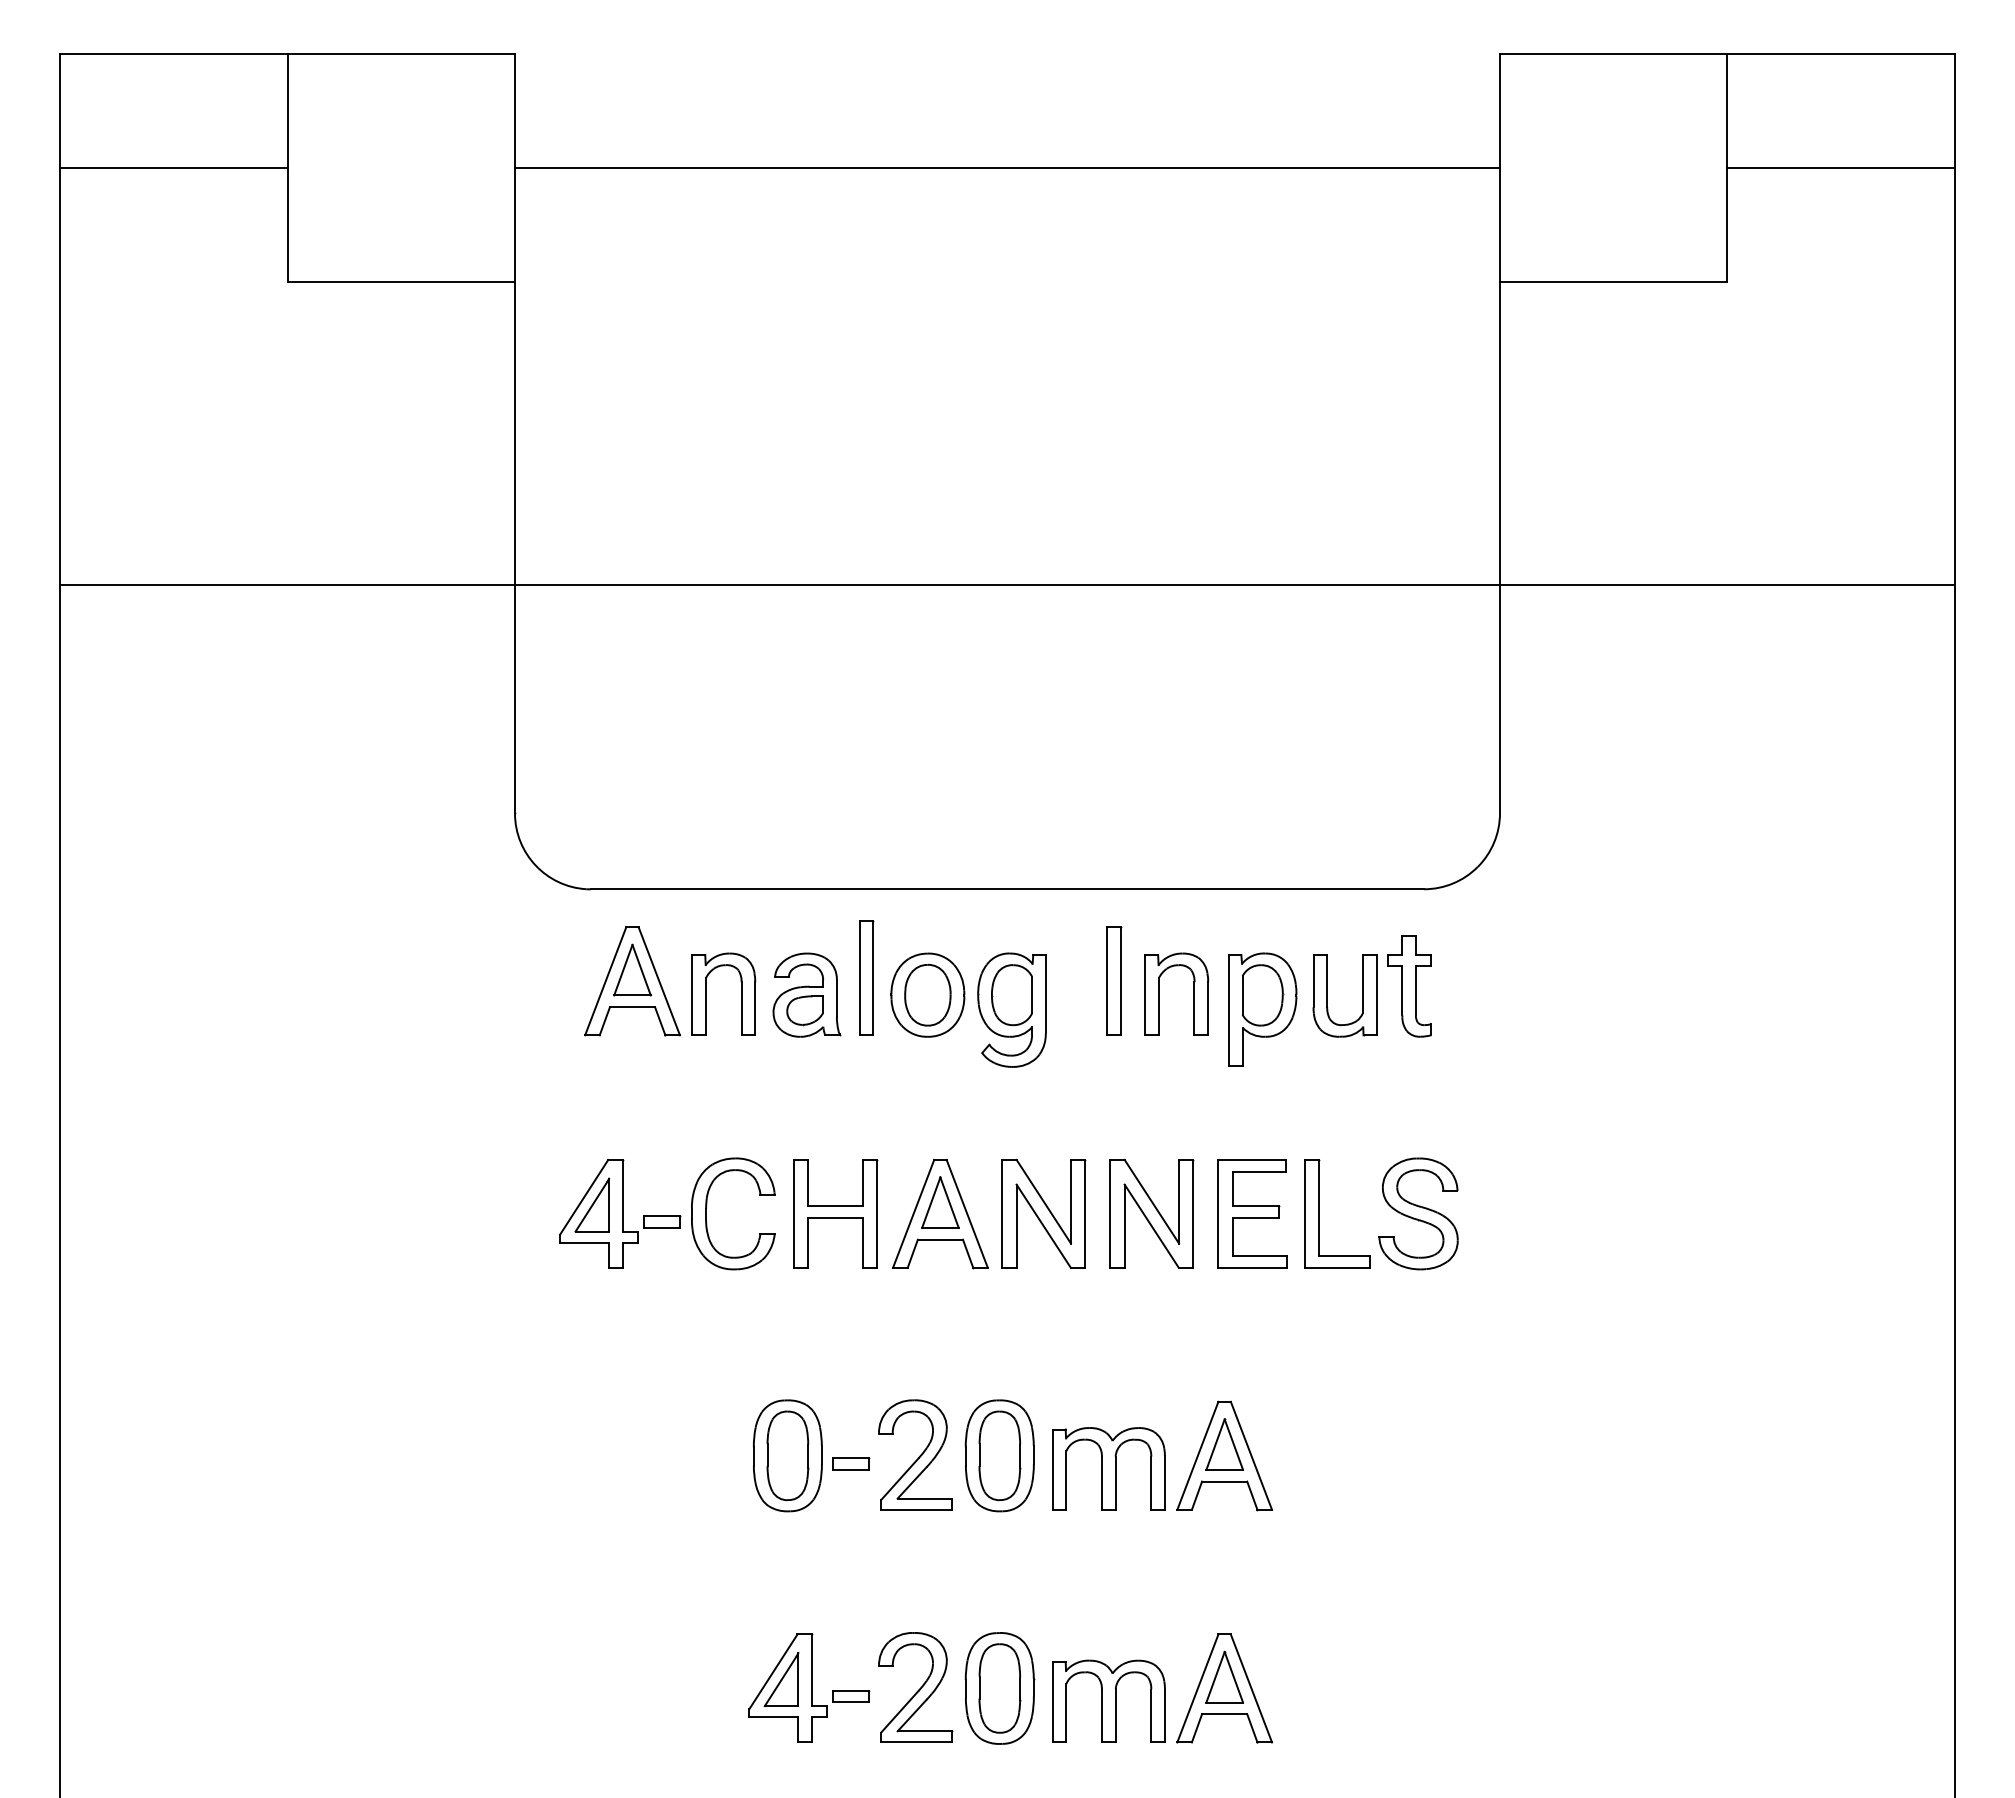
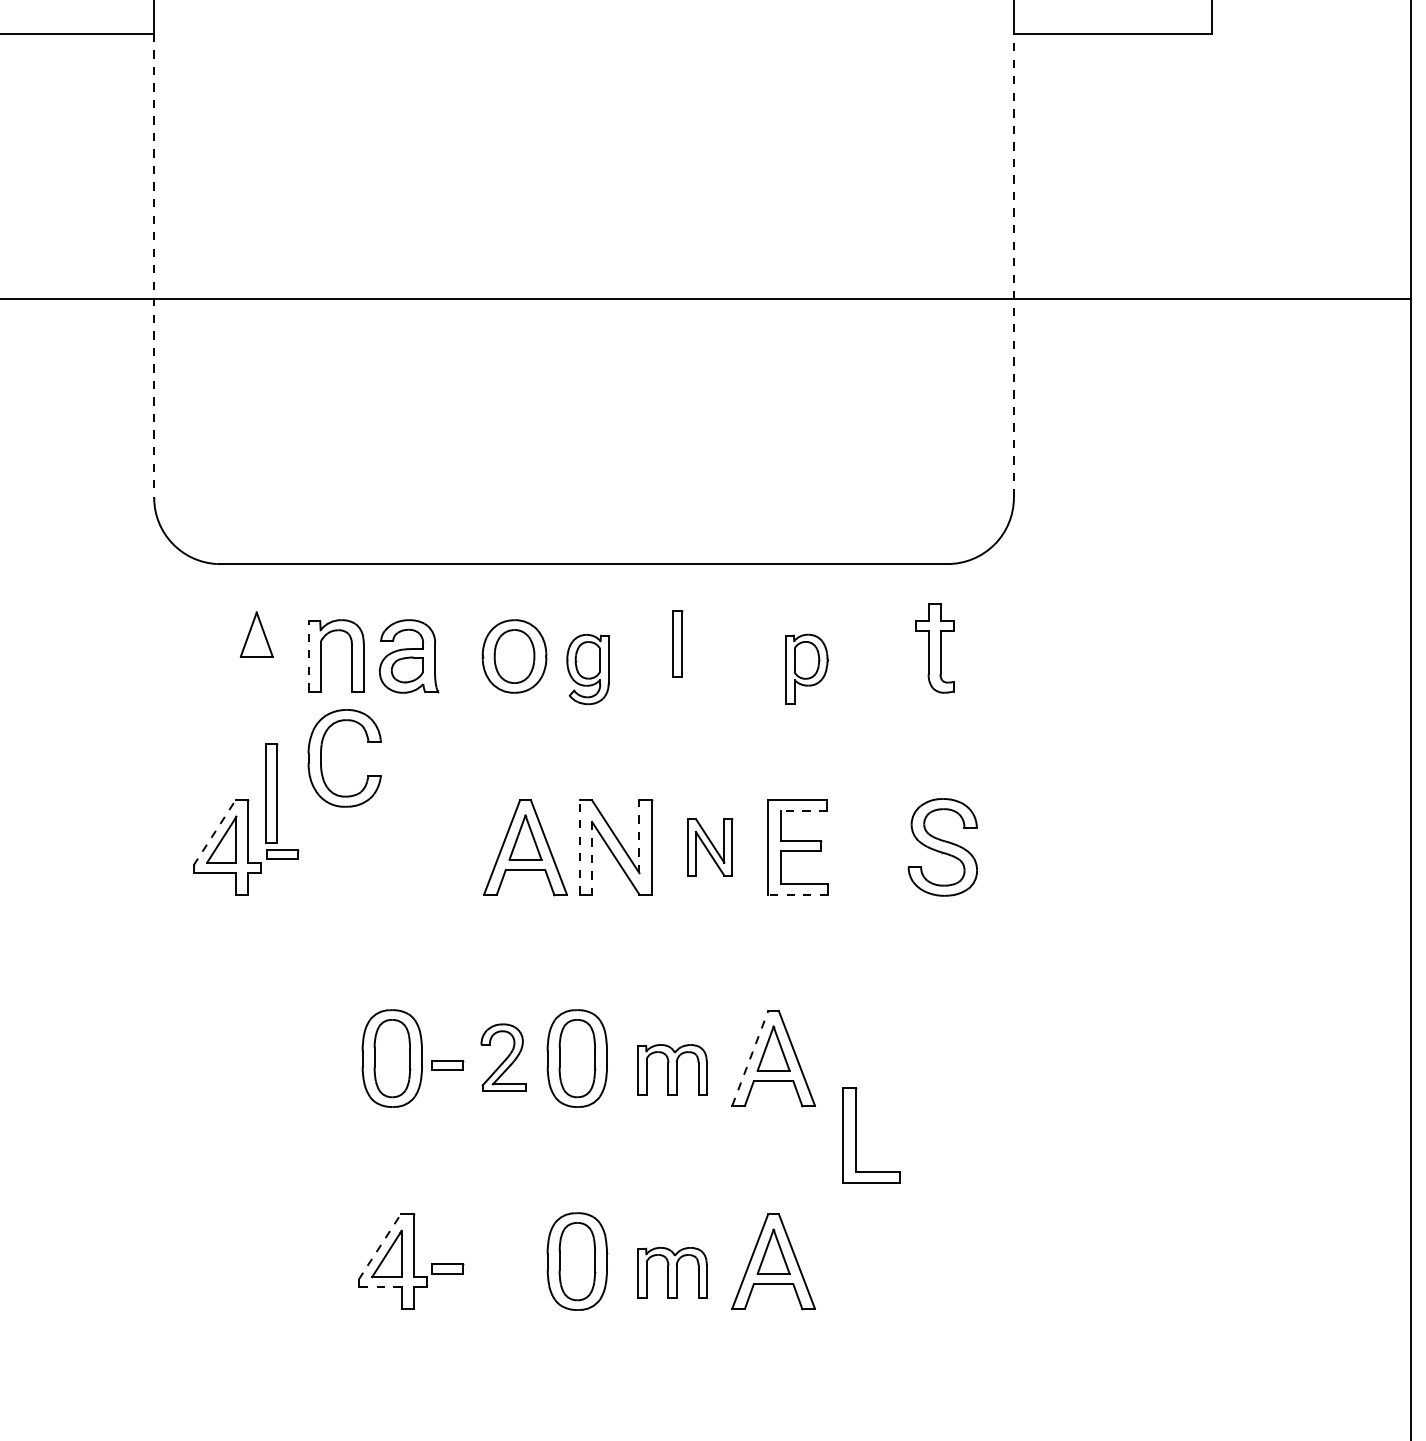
line: (514, 547) -> (153, 265), solid -> dashed
line: (1500, 547) -> (1014, 265), solid -> dashed
part: (866, 977) -> (271, 792), moved
part: (1114, 980) -> (677, 643), size x0.7
part: (632, 981) -> (256, 644), removed
part: (1159, 993) -> (716, 655), removed
line: (692, 994) -> (309, 655), solid -> dashed
part: (1327, 995) -> (863, 656), removed
part: (1011, 1009) -> (587, 668), size x0.7
part: (1262, 1009) -> (806, 668), size x0.7
line: (1259, 1171) -> (804, 810), solid -> dashed
line: (584, 1196) -> (214, 832), solid -> dashed
line: (1070, 1201) -> (639, 836), solid -> dashed
part: (706, 1213) -> (321, 758), moved
part: (835, 1213) -> (433, 847), removed
line: (1002, 1213) -> (579, 847), solid -> dashed
part: (1151, 1213) -> (709, 847), size x0.6
part: (1319, 1213) -> (856, 1135), moved
line: (1016, 1226) -> (591, 858), solid -> dashed
line: (1252, 1267) -> (797, 894), solid -> dashed
part: (915, 1454) -> (503, 1057), size x0.7
line: (1197, 1455) -> (749, 1058), solid -> dashed
part: (1108, 1468) -> (672, 1069), size x0.7
line: (773, 1671) -> (379, 1246), solid -> dashed
part: (915, 1687) -> (503, 1260), removed
part: (1108, 1700) -> (672, 1272), size x0.7
line: (773, 1717) -> (379, 1286), solid -> dashed

